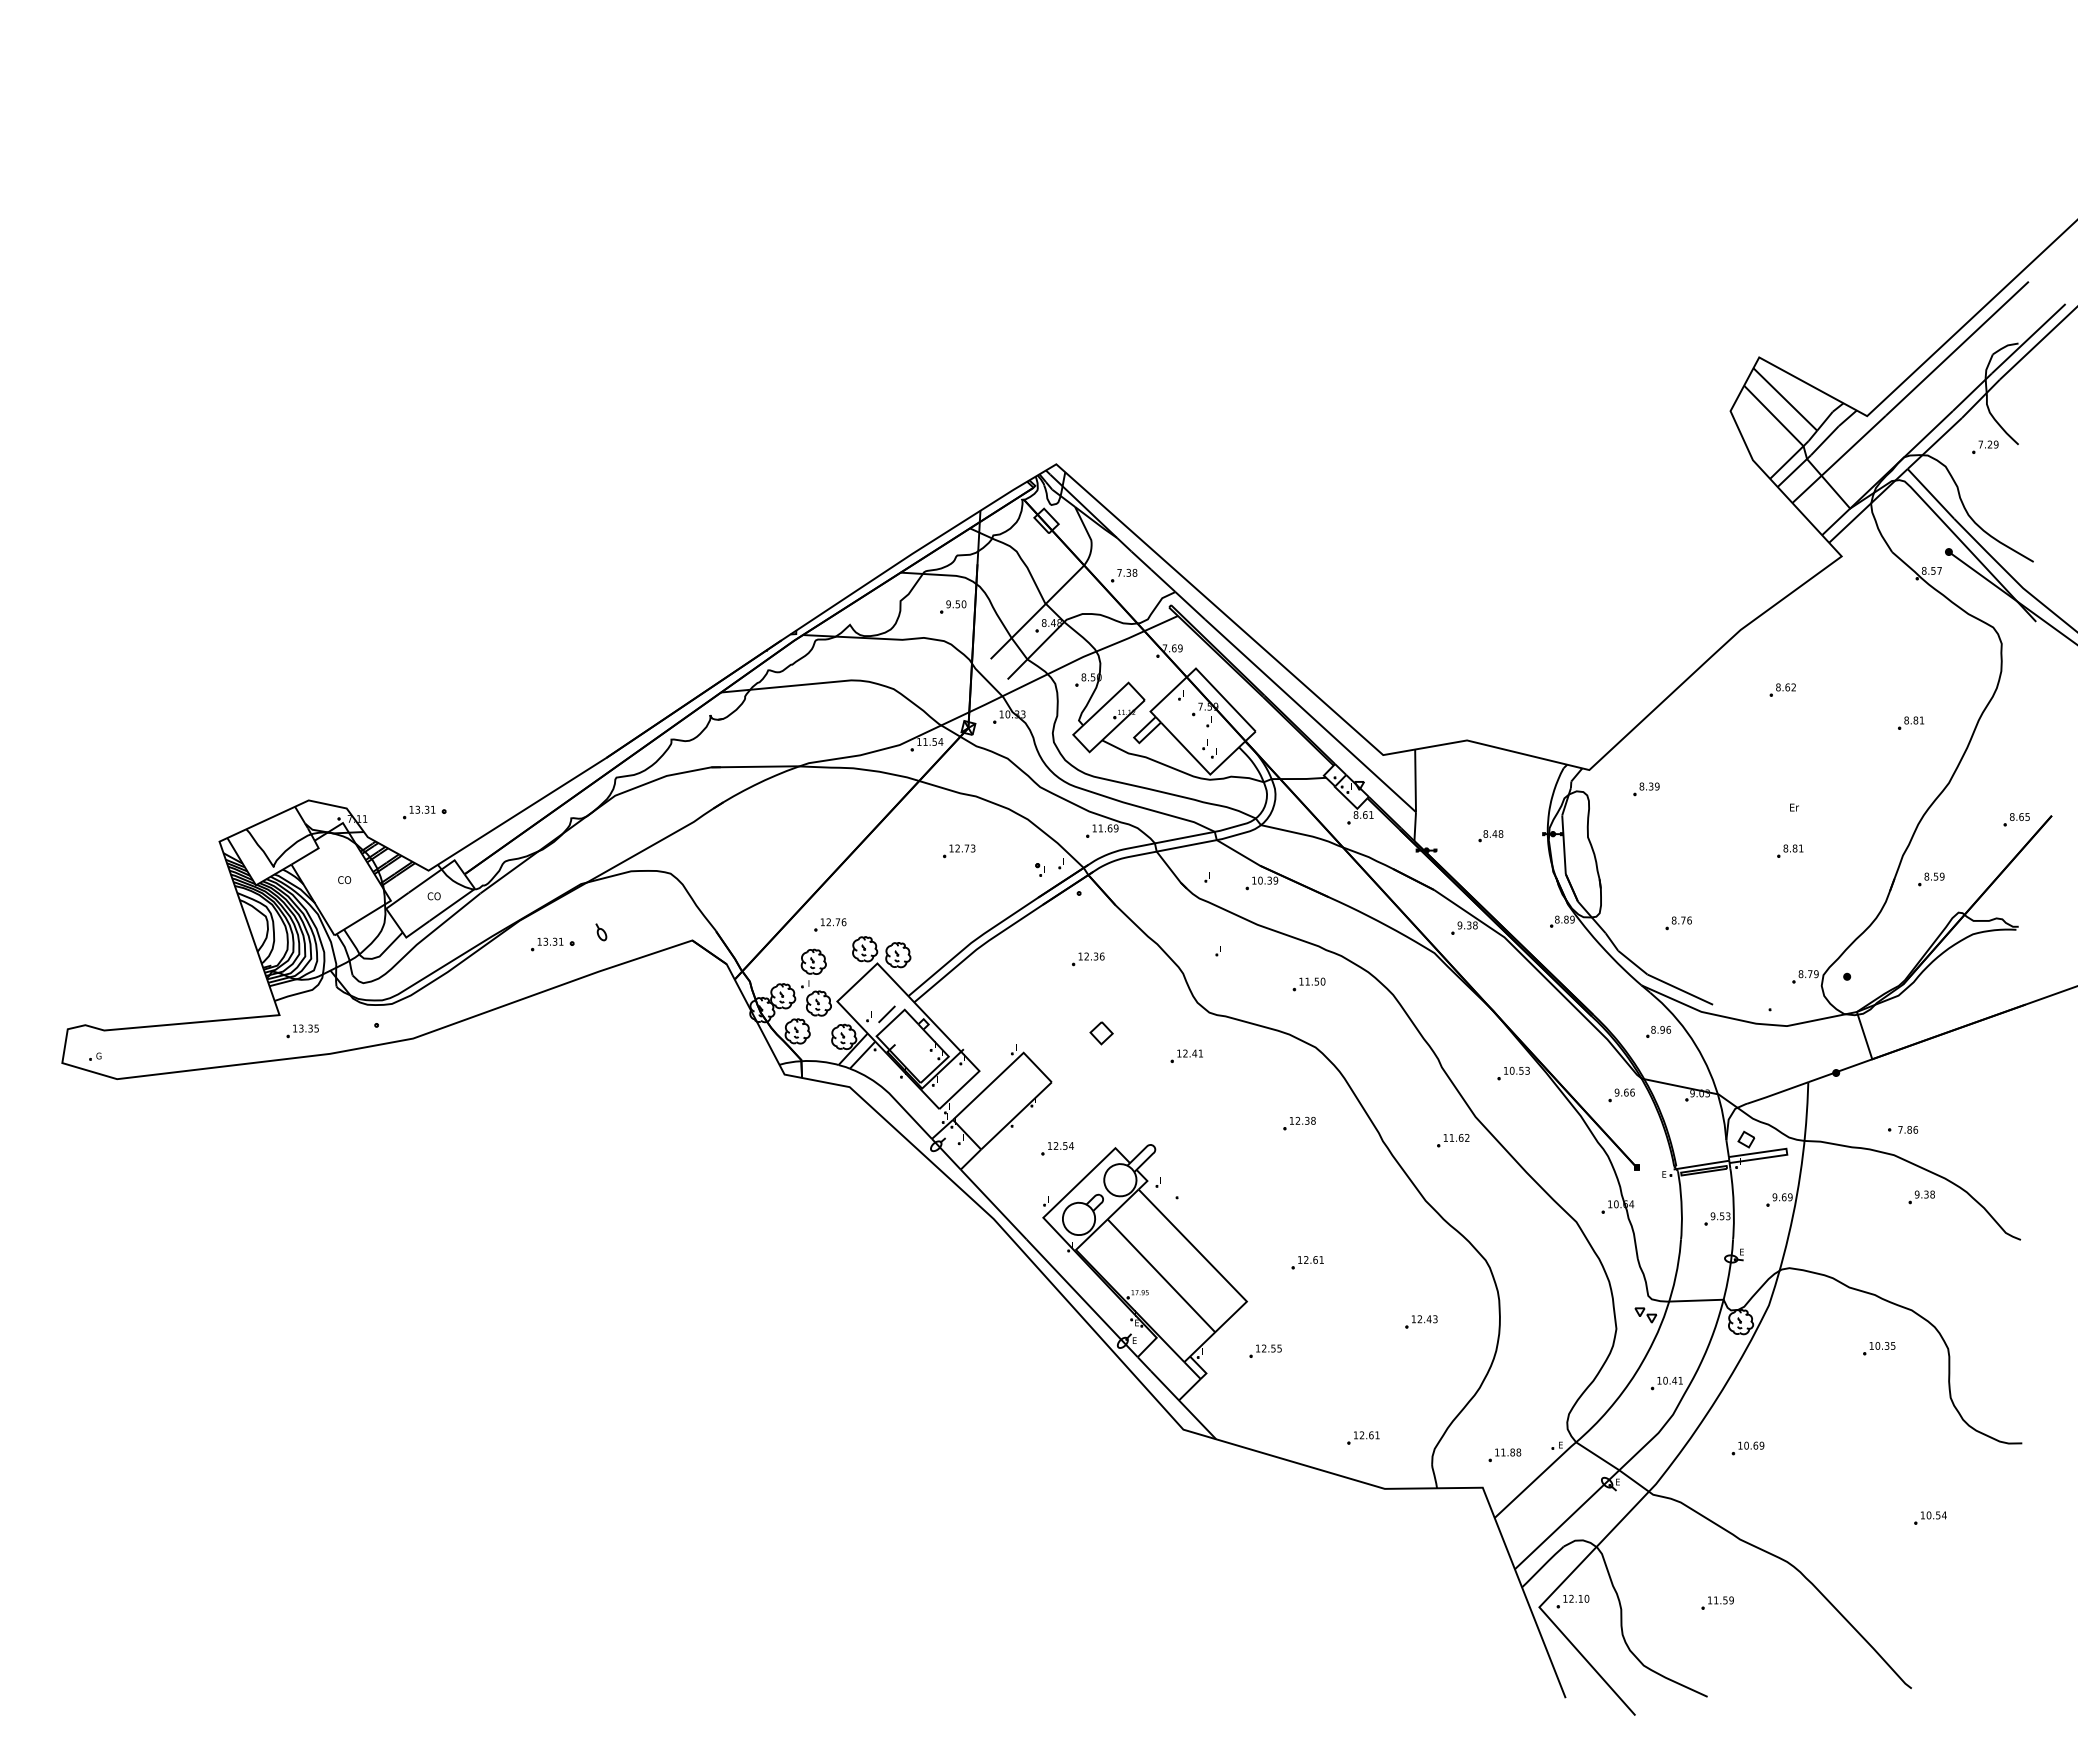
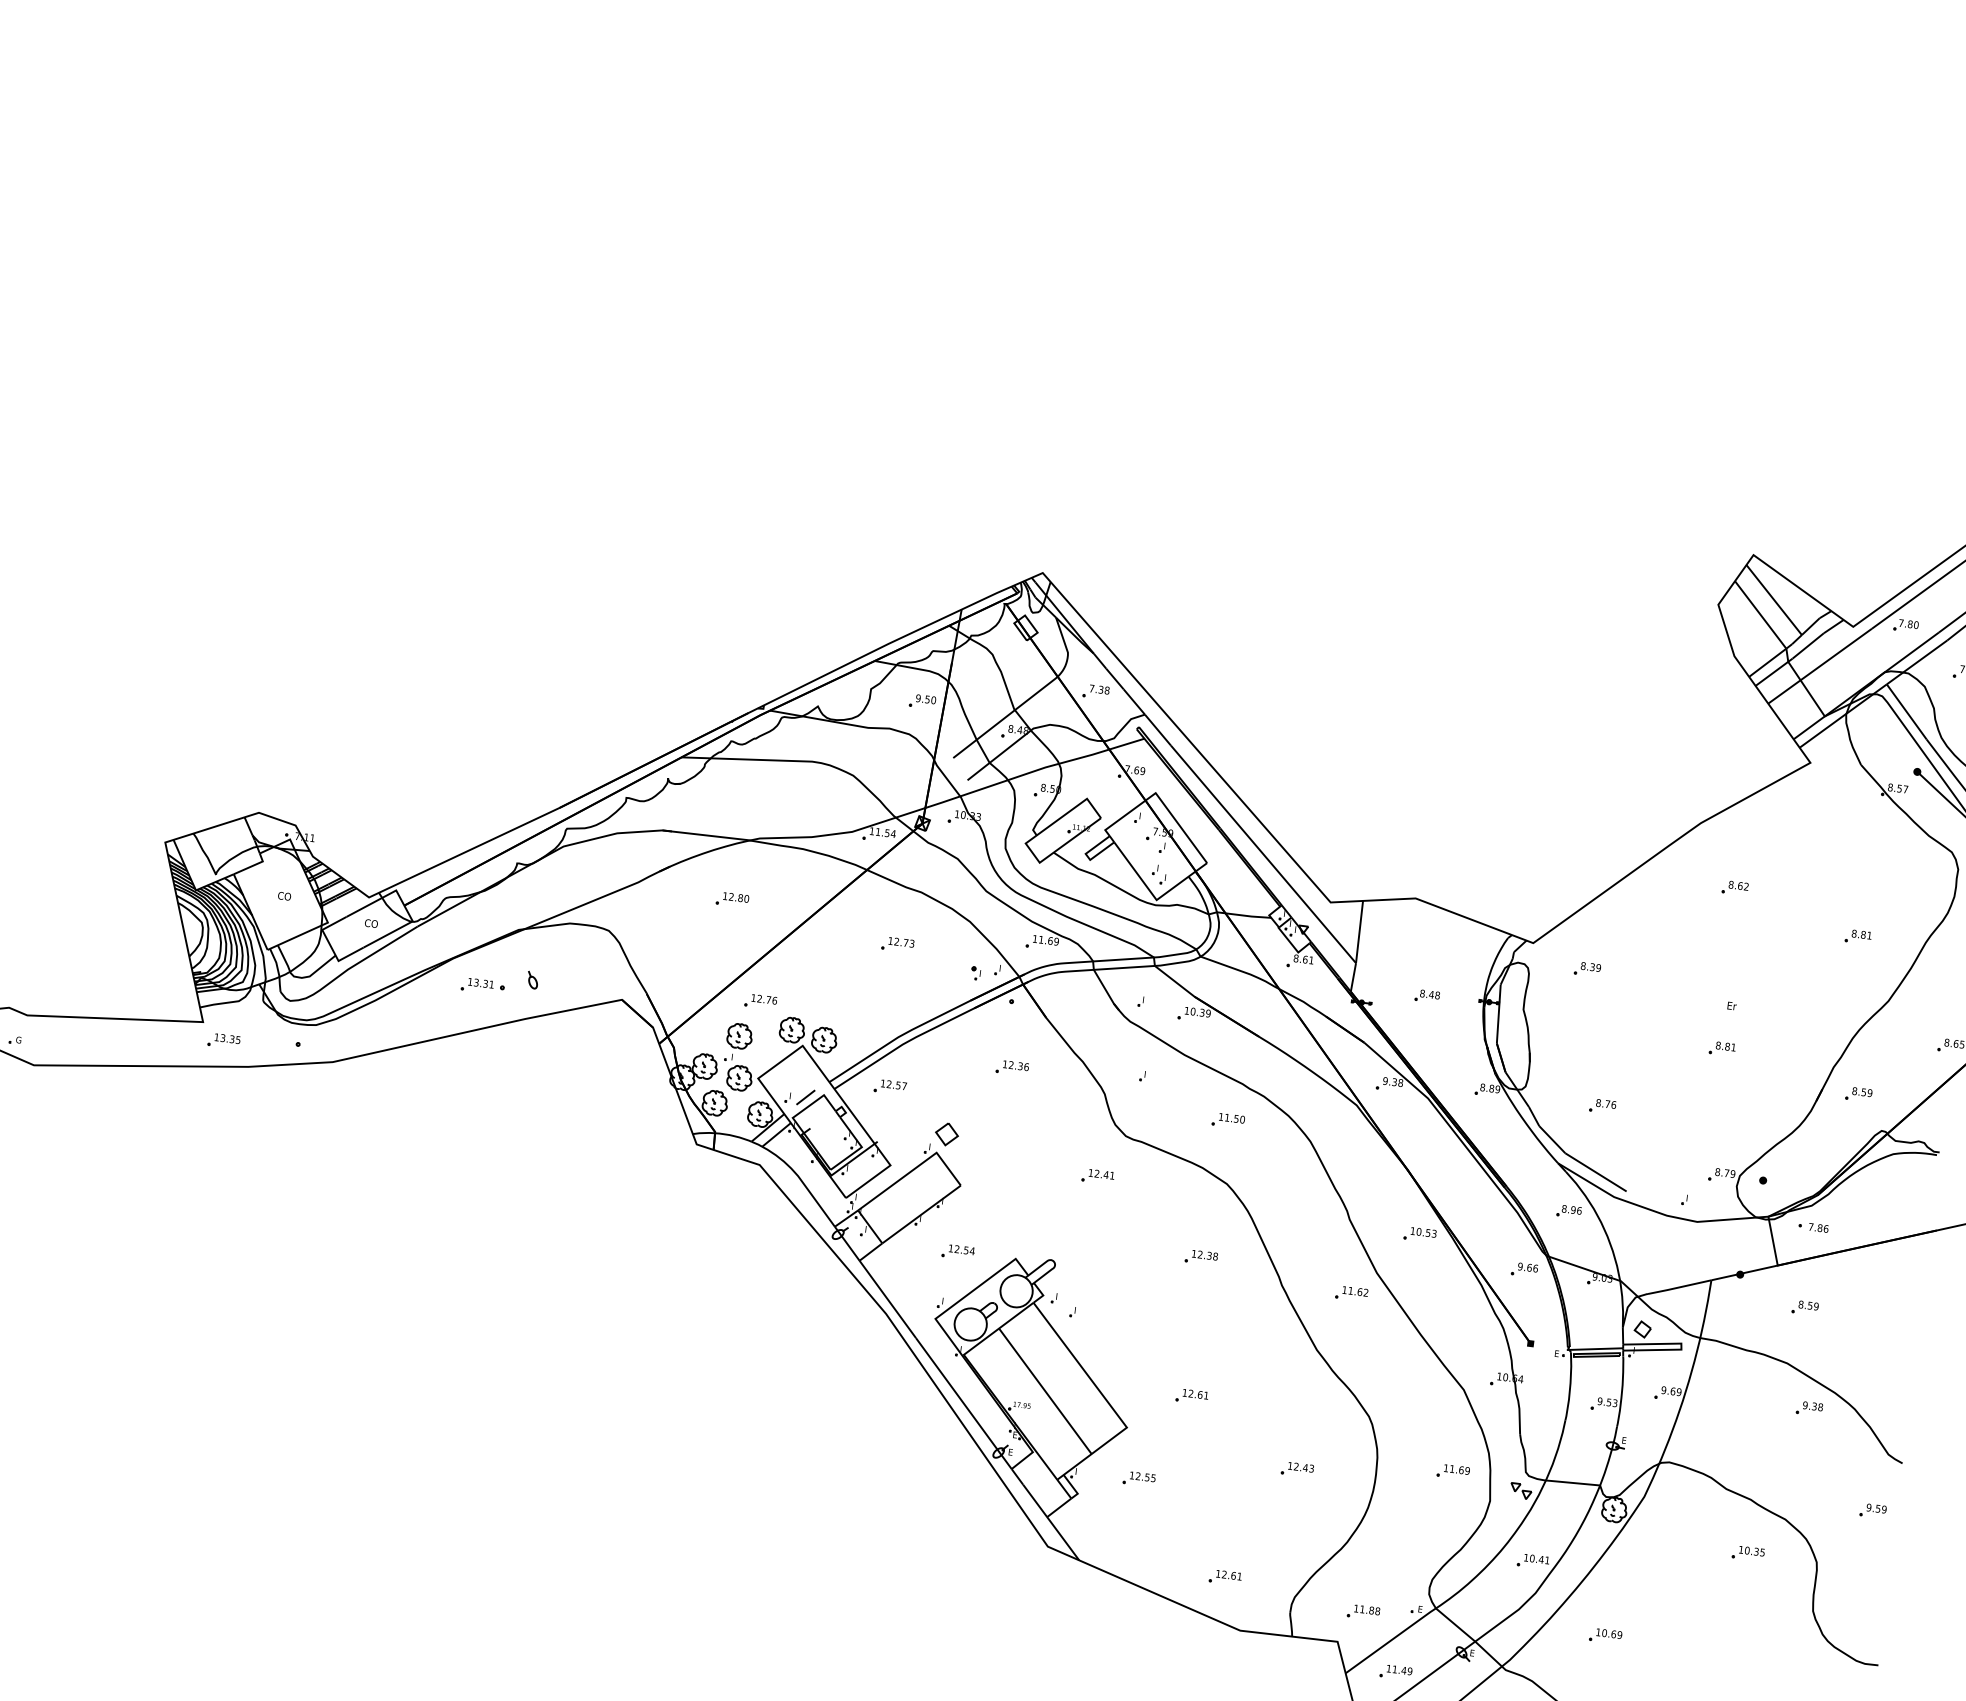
part: (1919, 408) -> (1906, 625), added
part: (424, 812) -> (372, 839), removed
part: (789, 827) -> (732, 899), added
part: (969, 993) -> (890, 1087), added
part: (1101, 1033) -> (946, 1134), moved
part: (1904, 1097) -> (1804, 1307), added
part: (1903, 1129) -> (1814, 1227), moved
part: (1997, 1290) -> (1872, 1510), added
part: (1576, 1304) -> (1453, 1471), added
part: (1544, 1510) -> (1395, 1672), added

